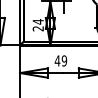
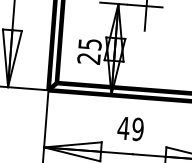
text: (37, 21) -> (88, 43), 24 -> 25

